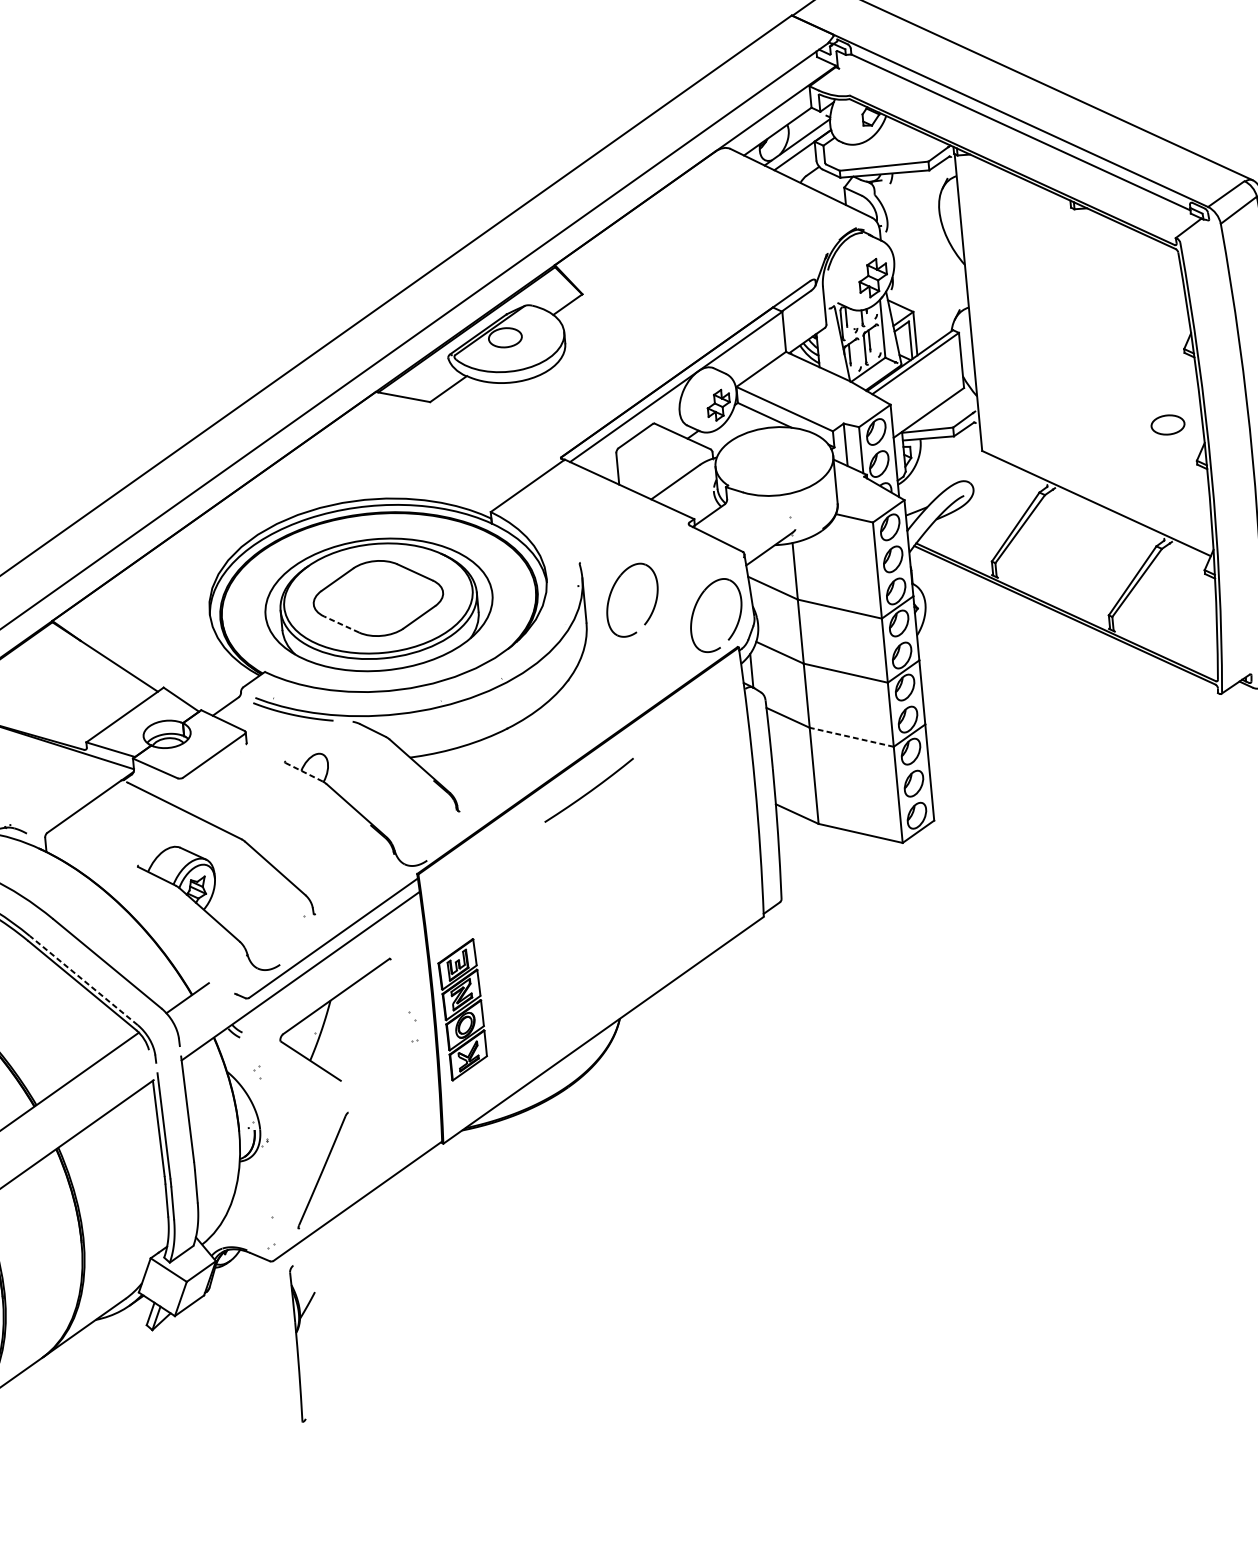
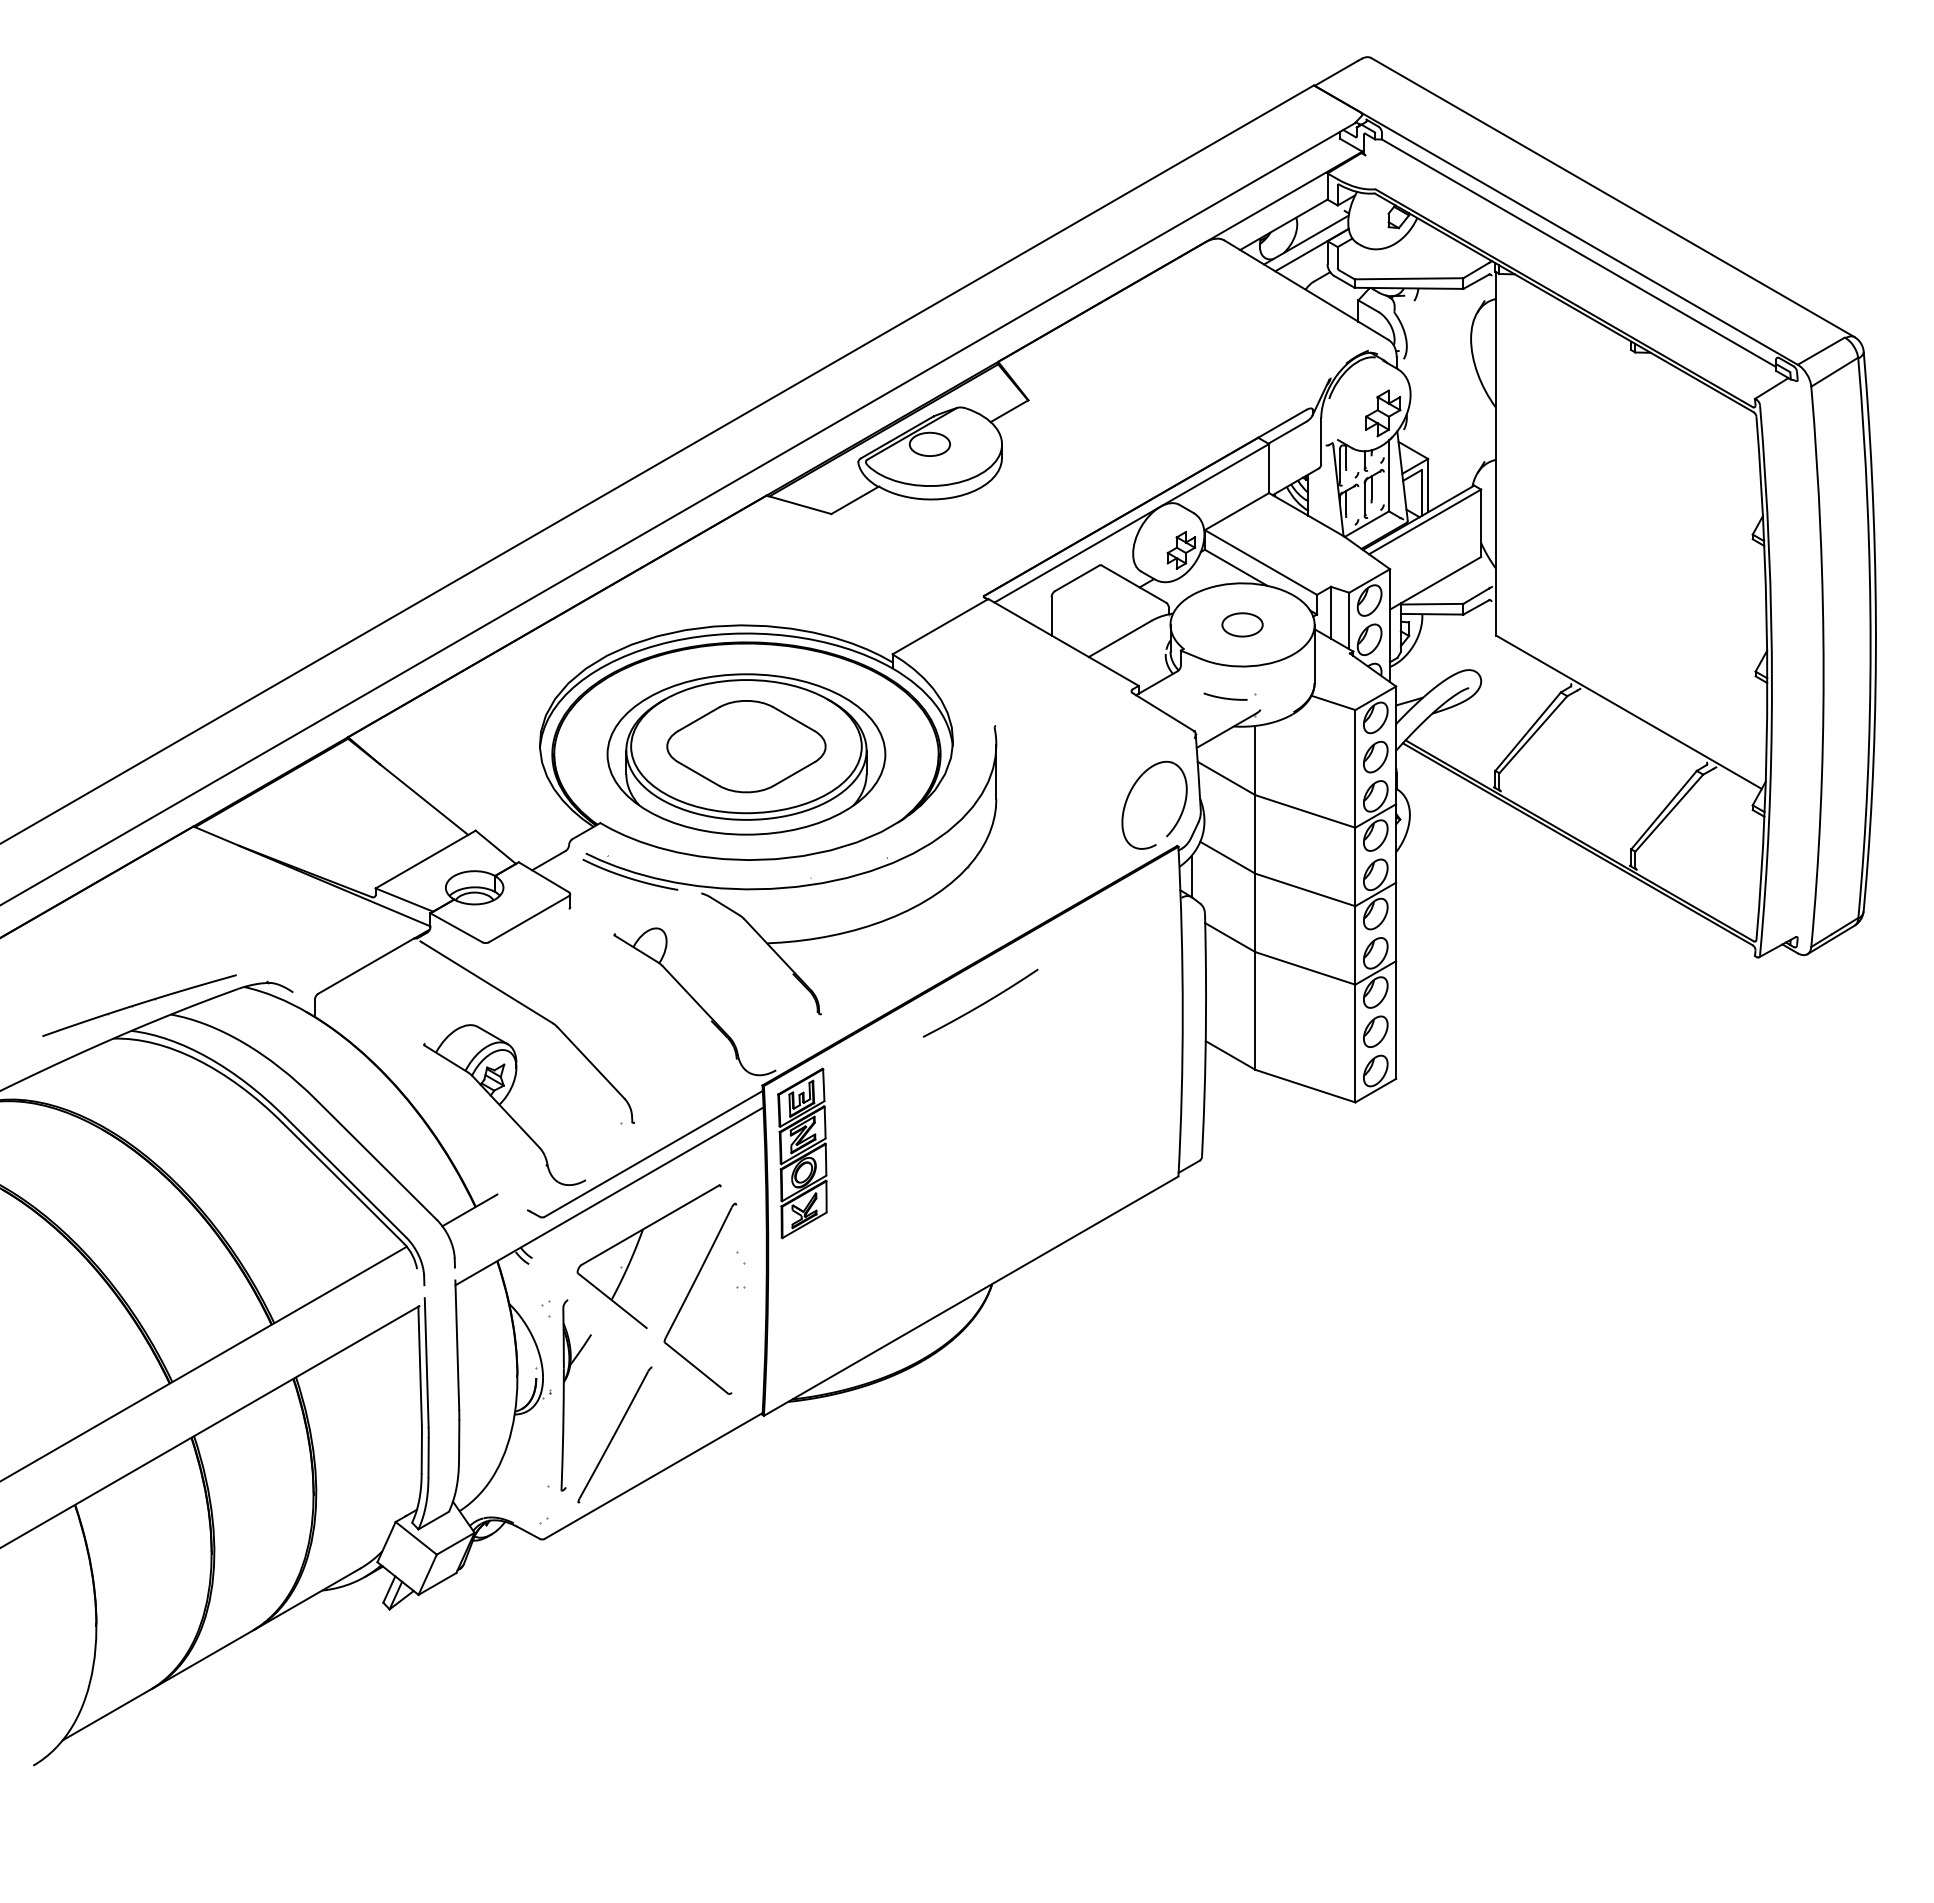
part: (1167, 424) -> (1242, 624), moved
curve: (765, 522) -> (1225, 697), added
part: (611, 594) -> (1029, 768), removed
line: (341, 624) -> (698, 774), dashed -> solid
line: (851, 737) -> (1305, 968), dashed -> solid
line: (304, 772) -> (636, 949), dashed -> solid
line: (83, 979) -> (345, 1176), dashed -> solid
part: (462, 1009) -> (802, 1153), moved
part: (374, 1048) -> (690, 1292), added
part: (297, 1343) -> (564, 1395), moved

